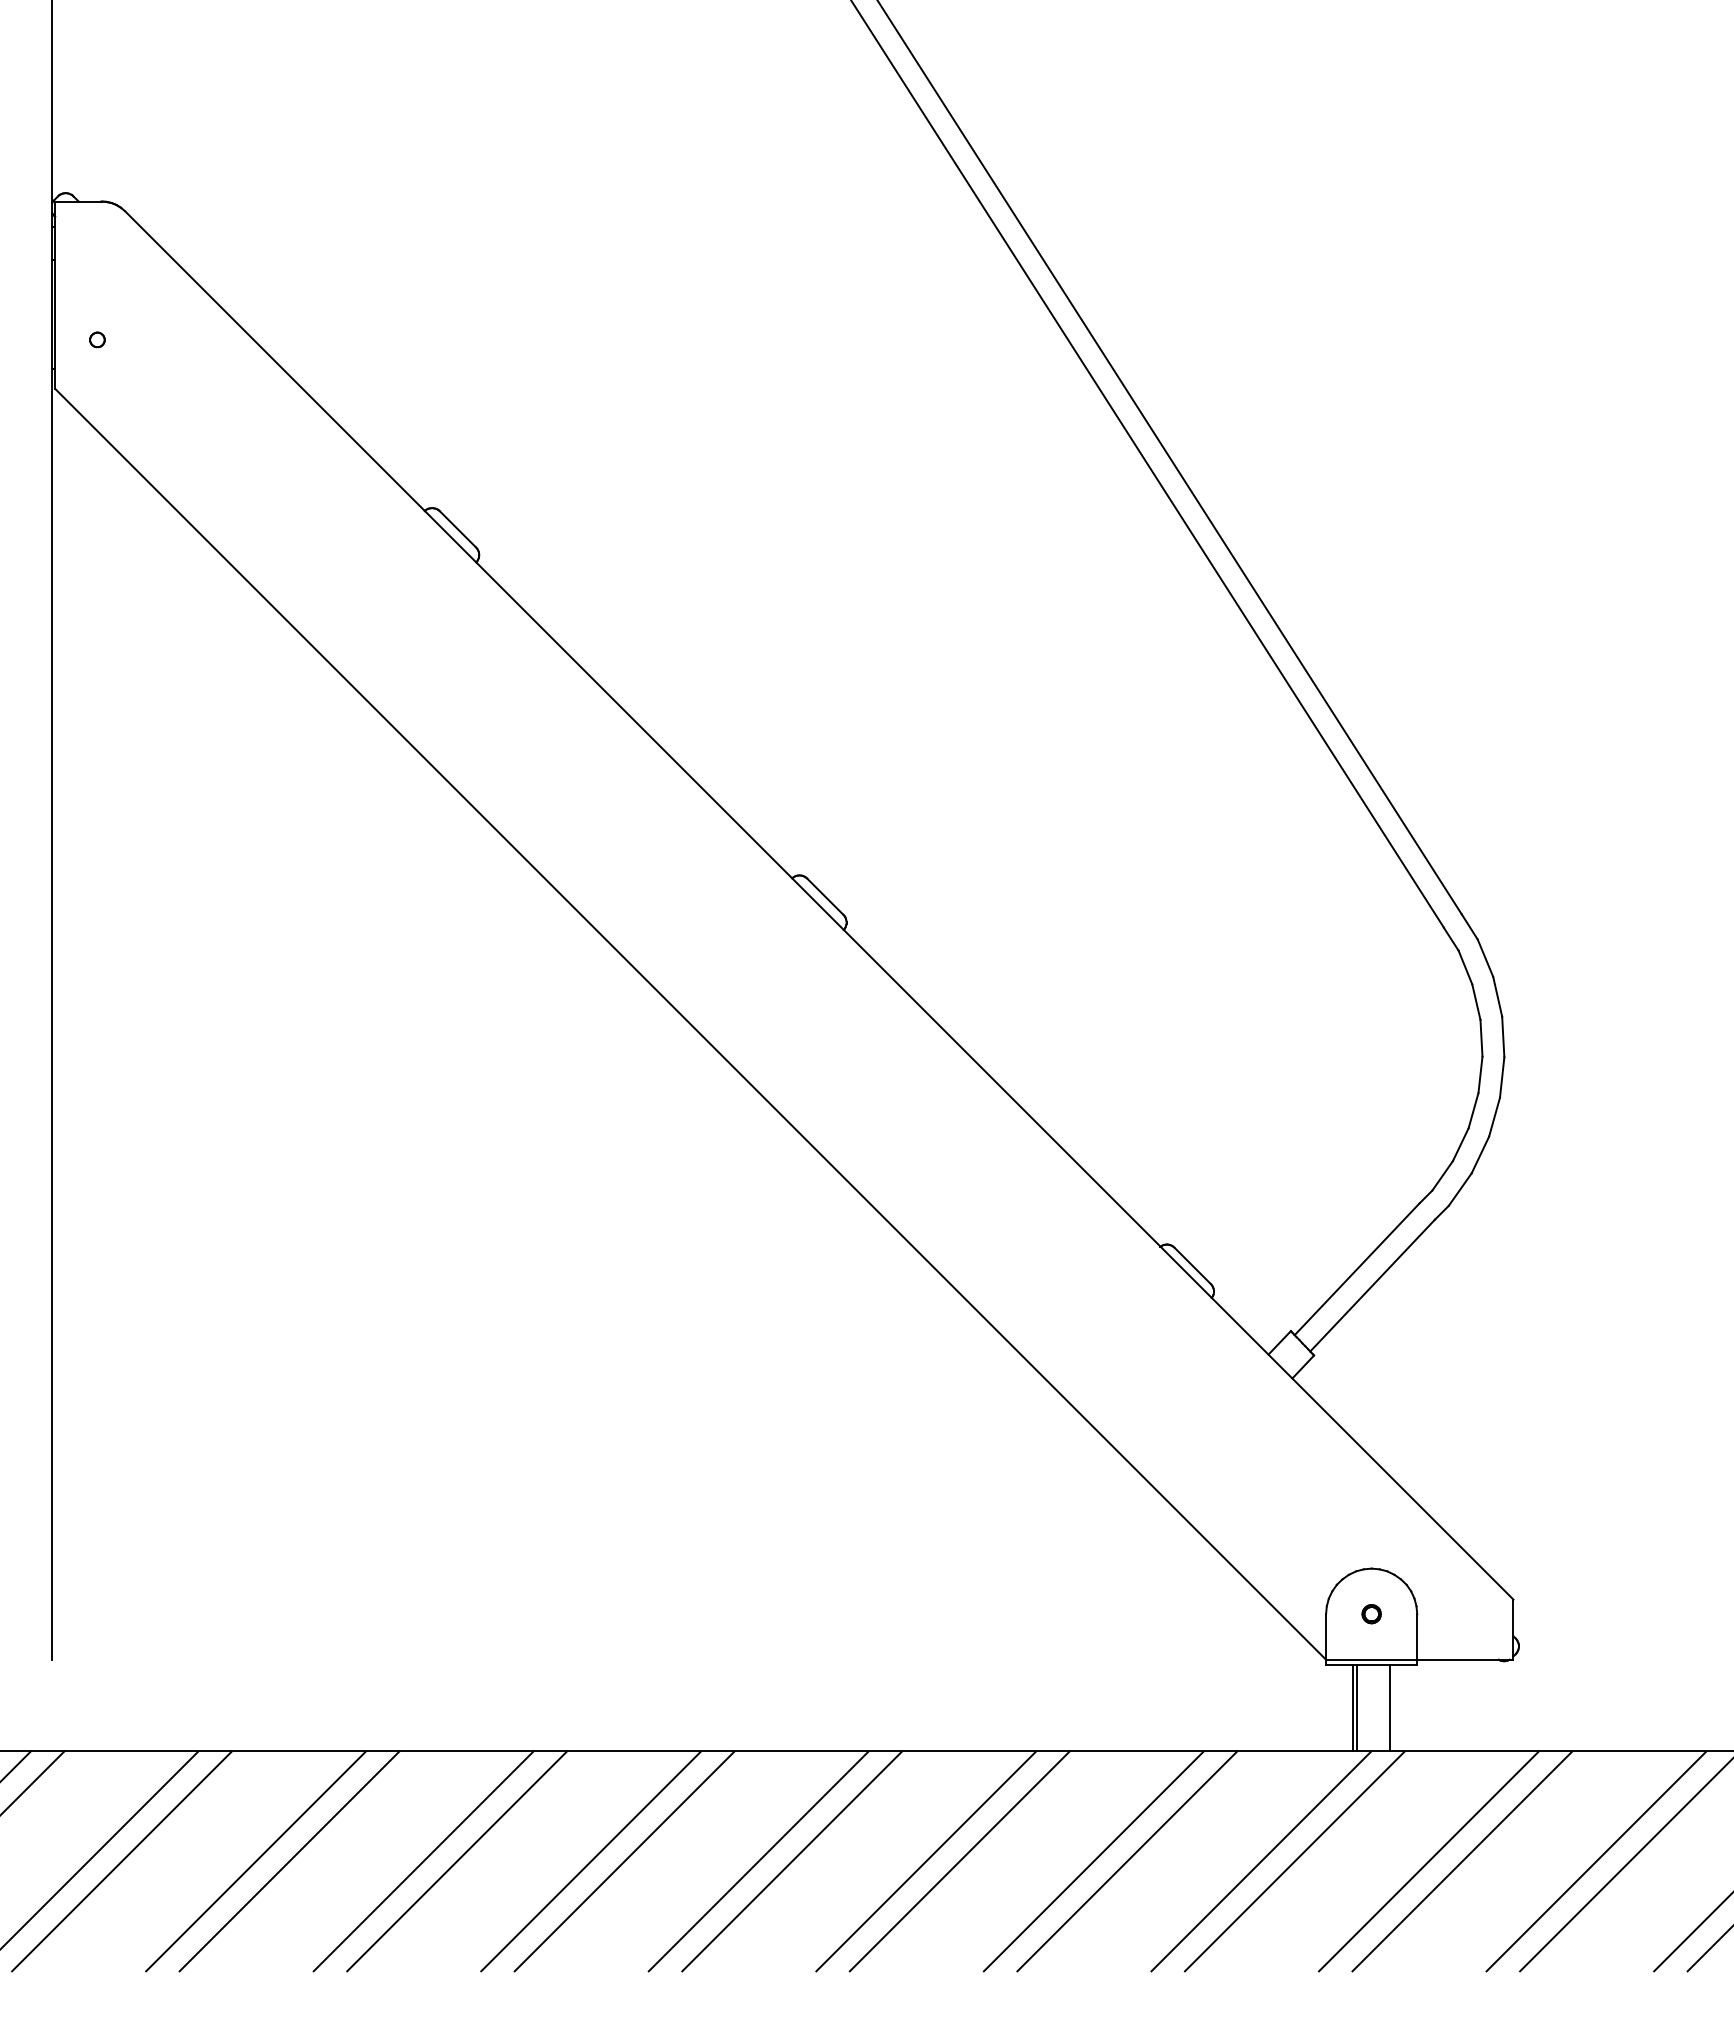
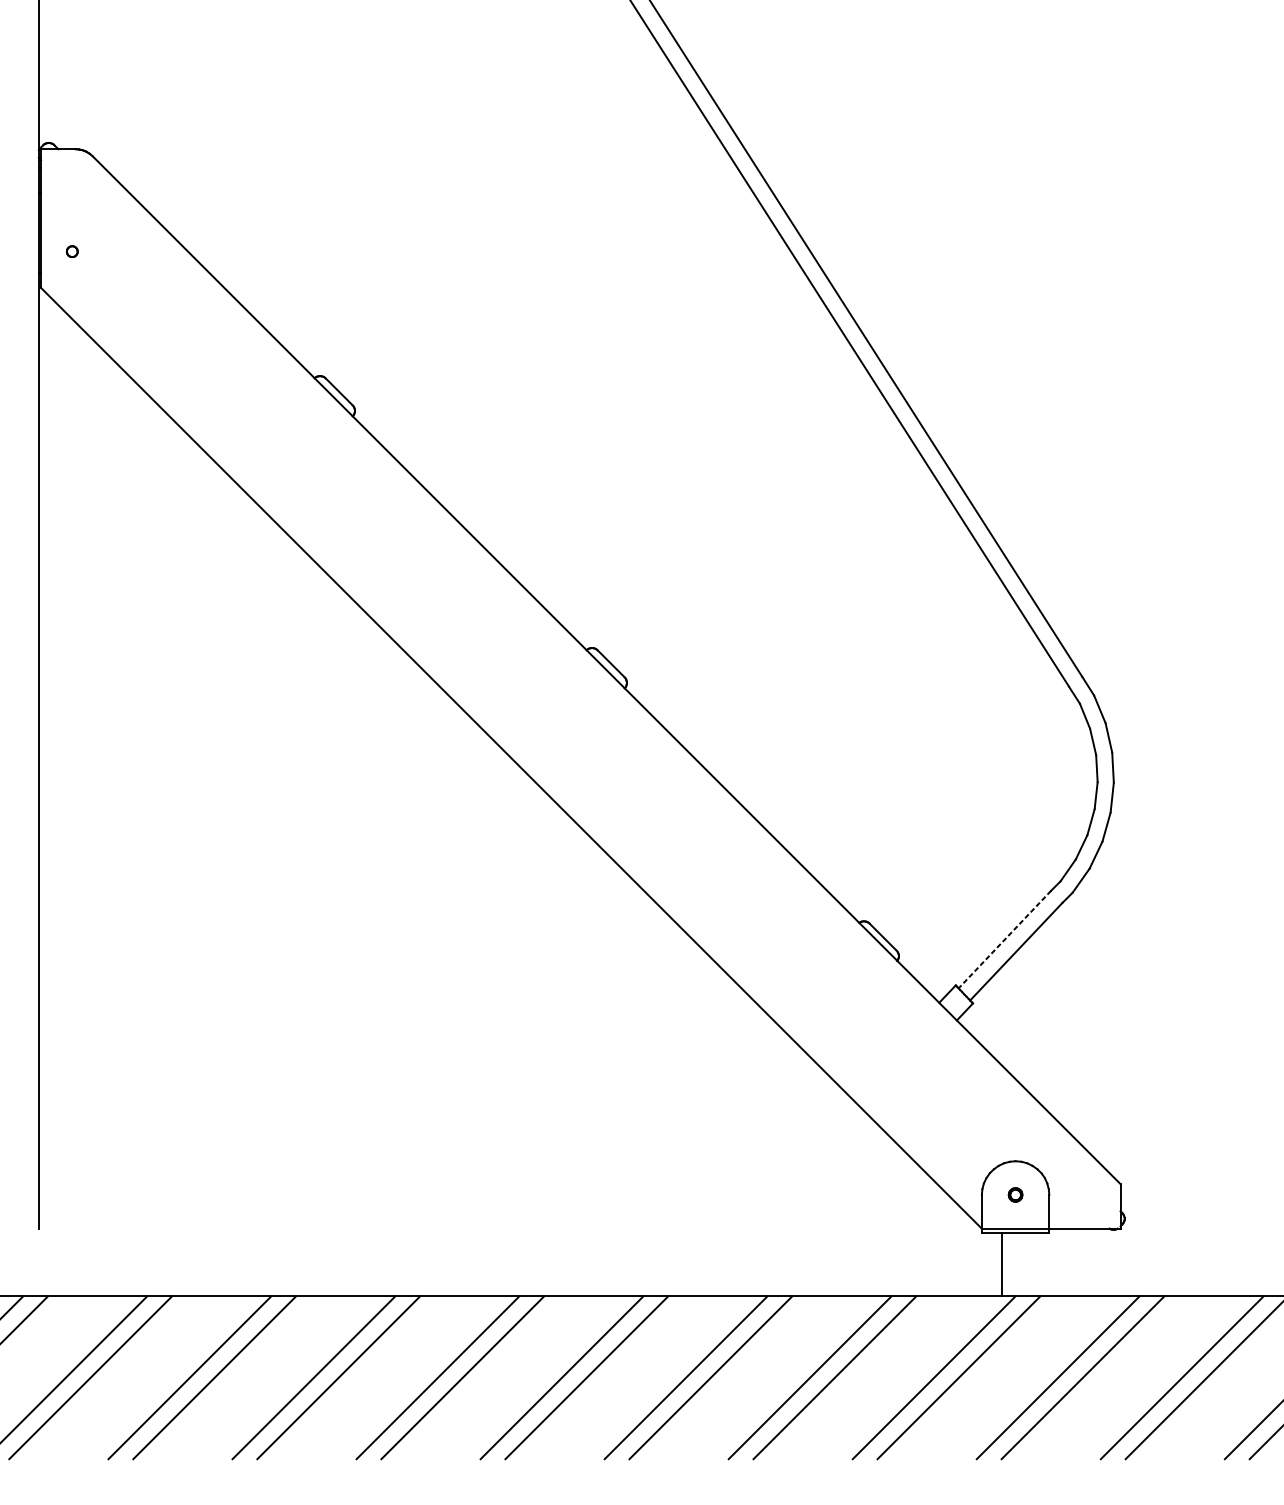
line: (1357, 1269) -> (1005, 939), solid -> dashed
line: (1357, 1707) -> (1005, 1264), removed
line: (1389, 1707) -> (1028, 1264), removed

